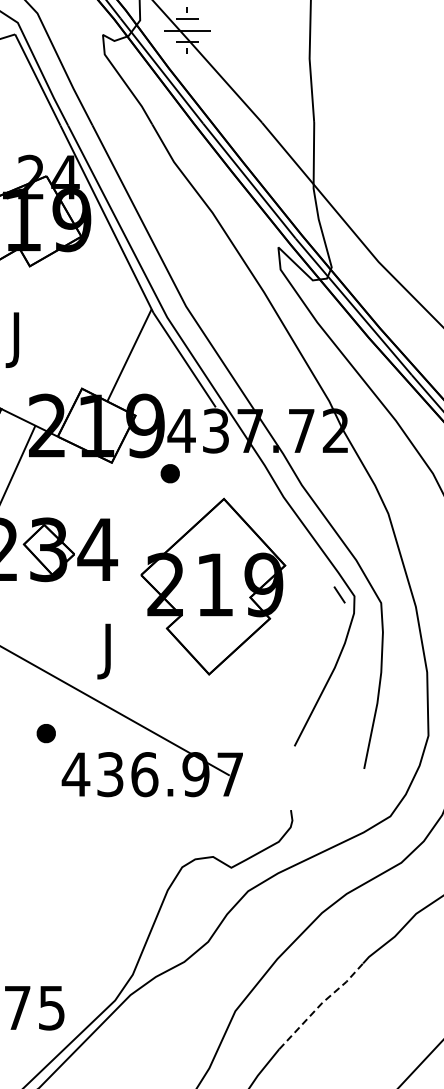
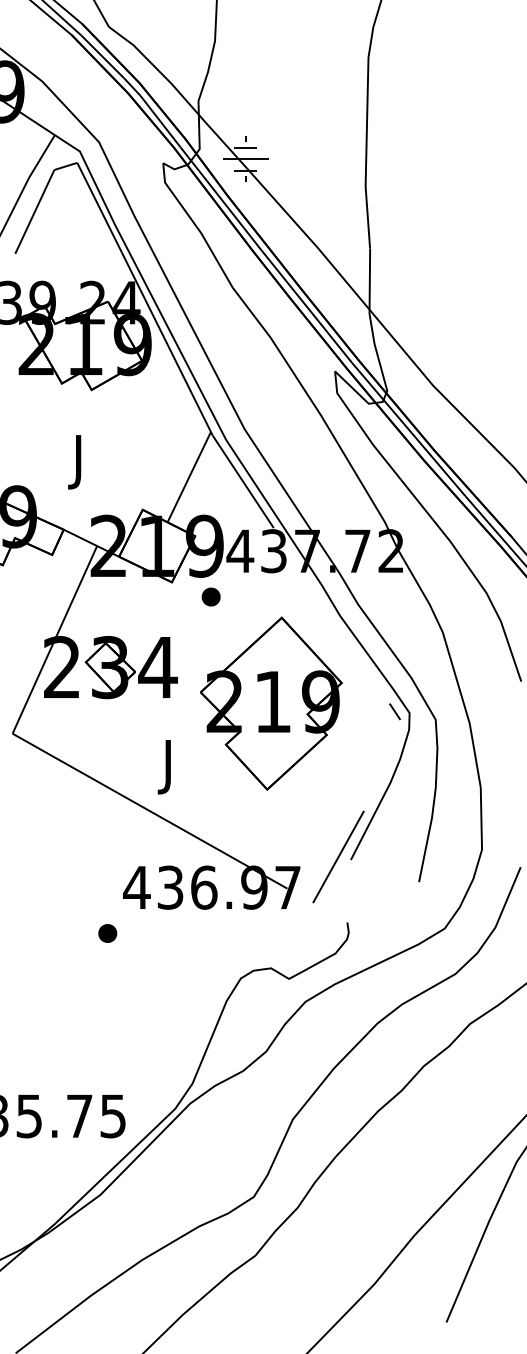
part: (169, 473) -> (210, 596), moved
part: (46, 733) -> (107, 933), moved
line: (281, 742) -> (338, 856), added
line: (321, 1003) -> (377, 1111), dashed -> solid

